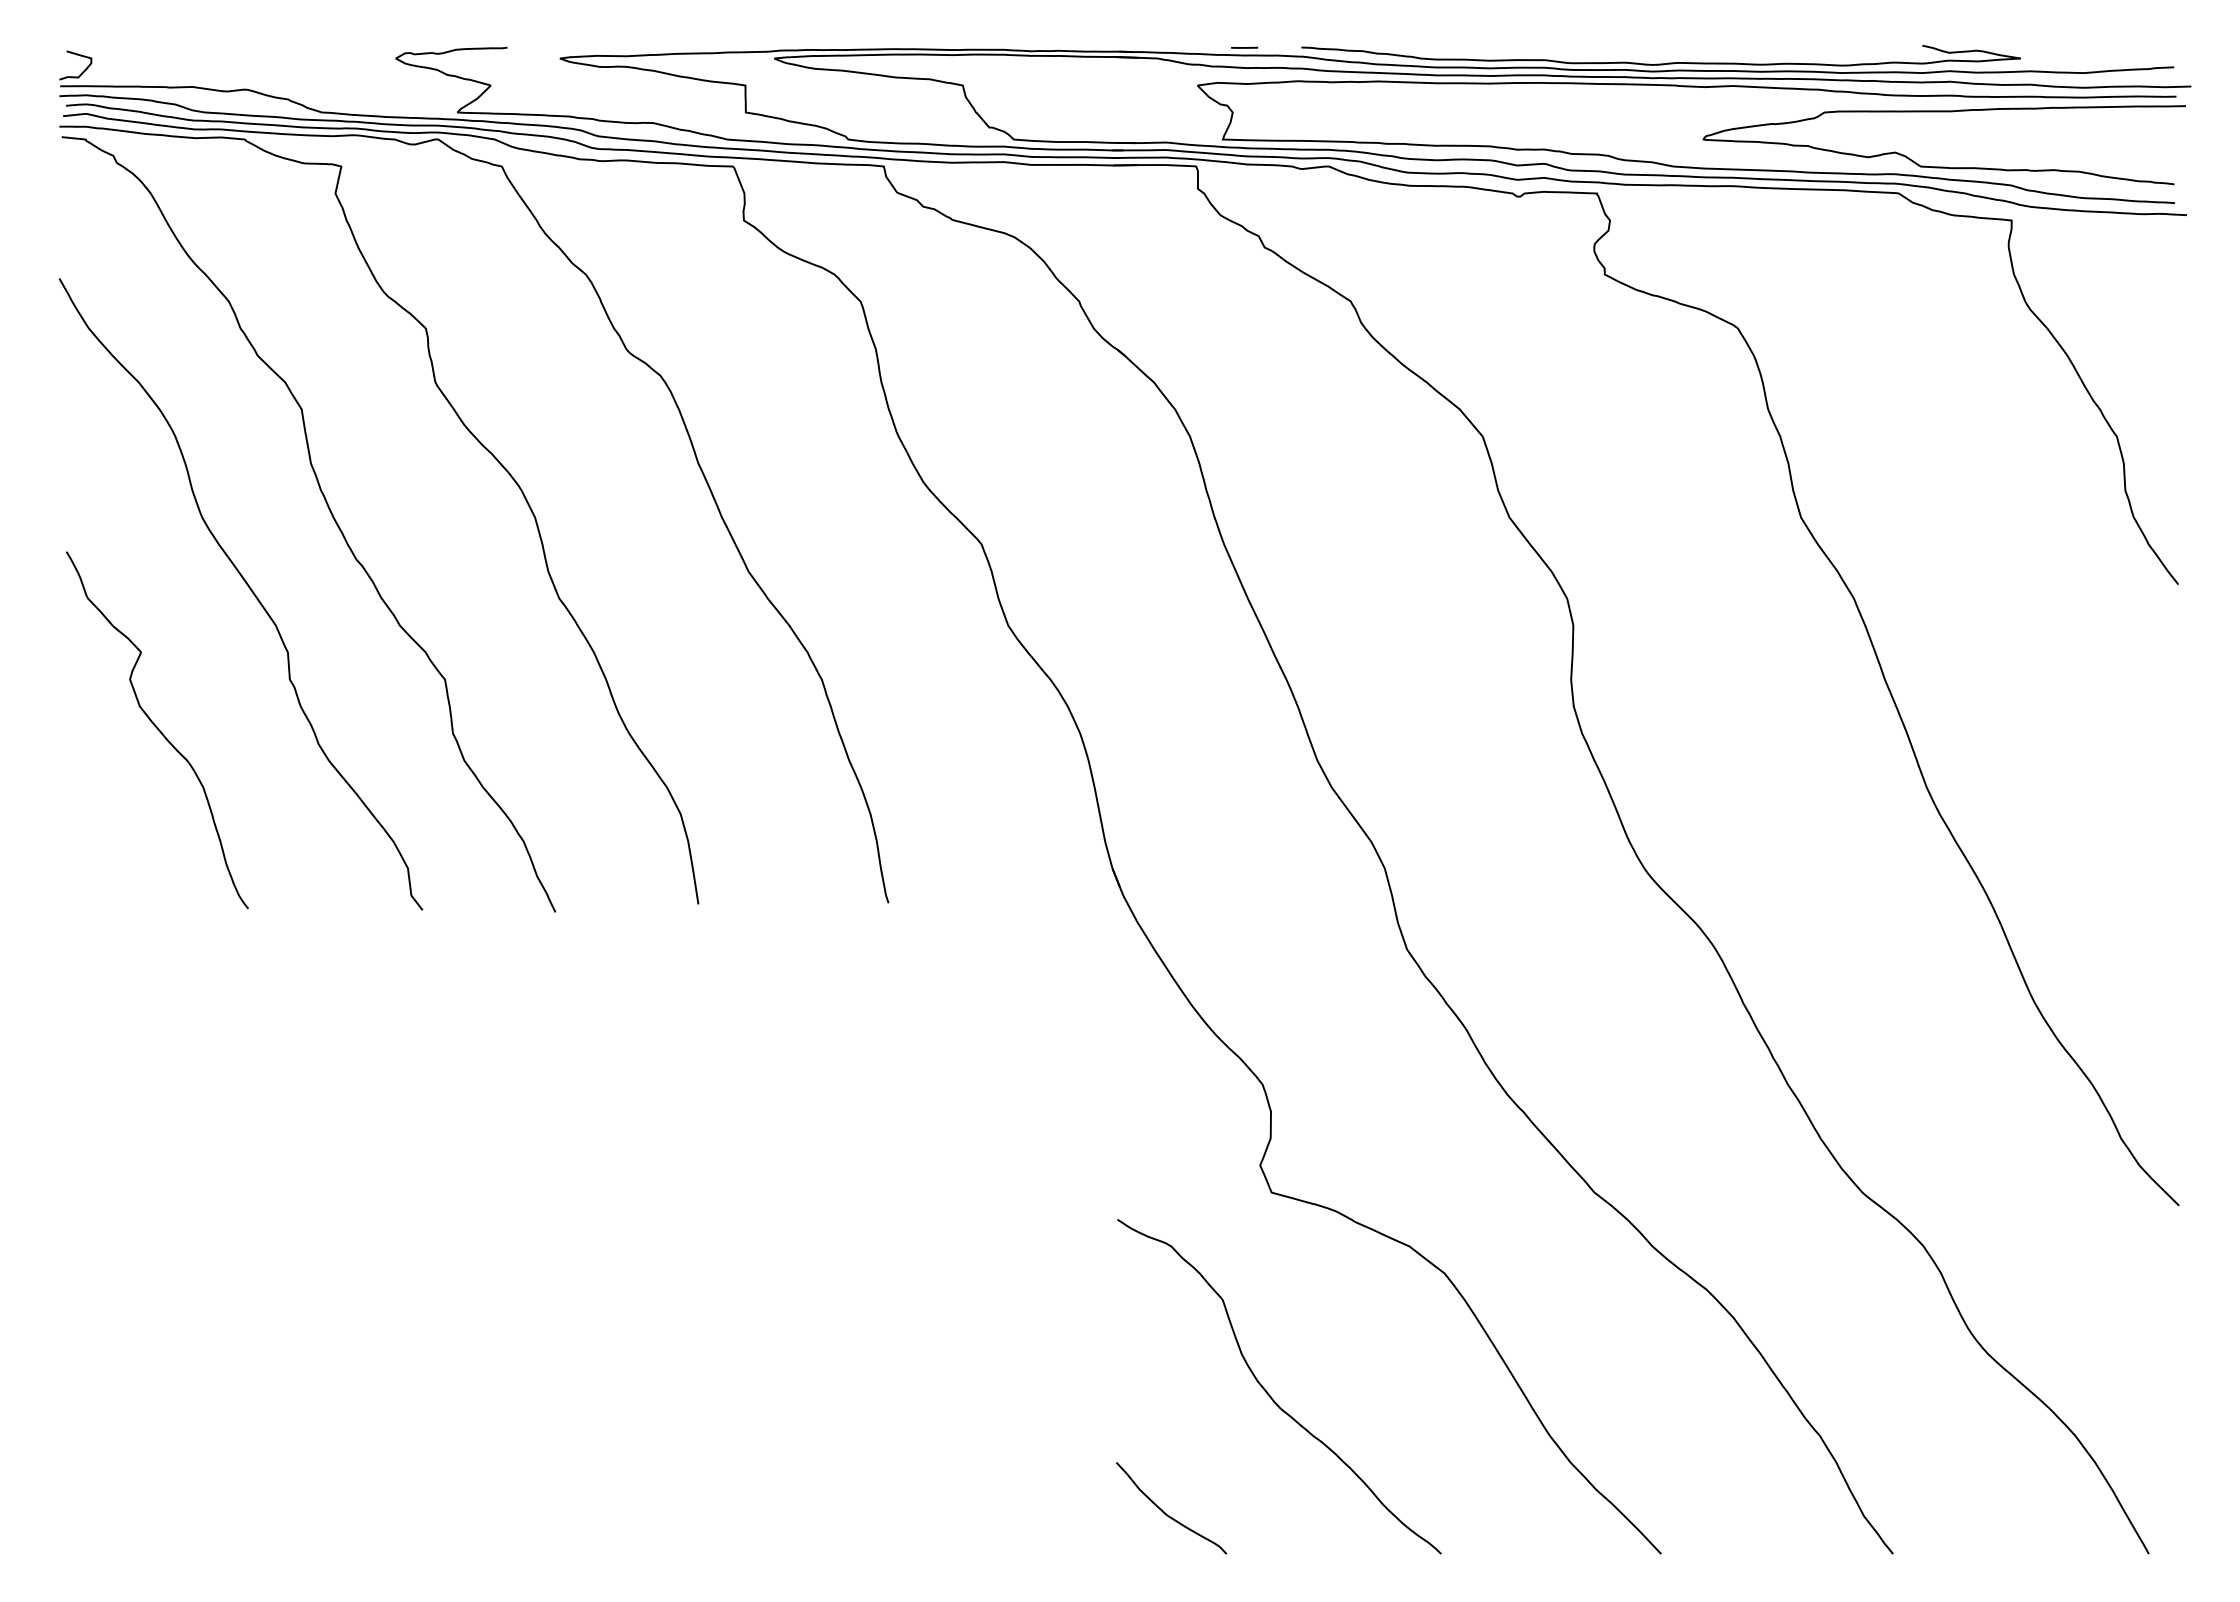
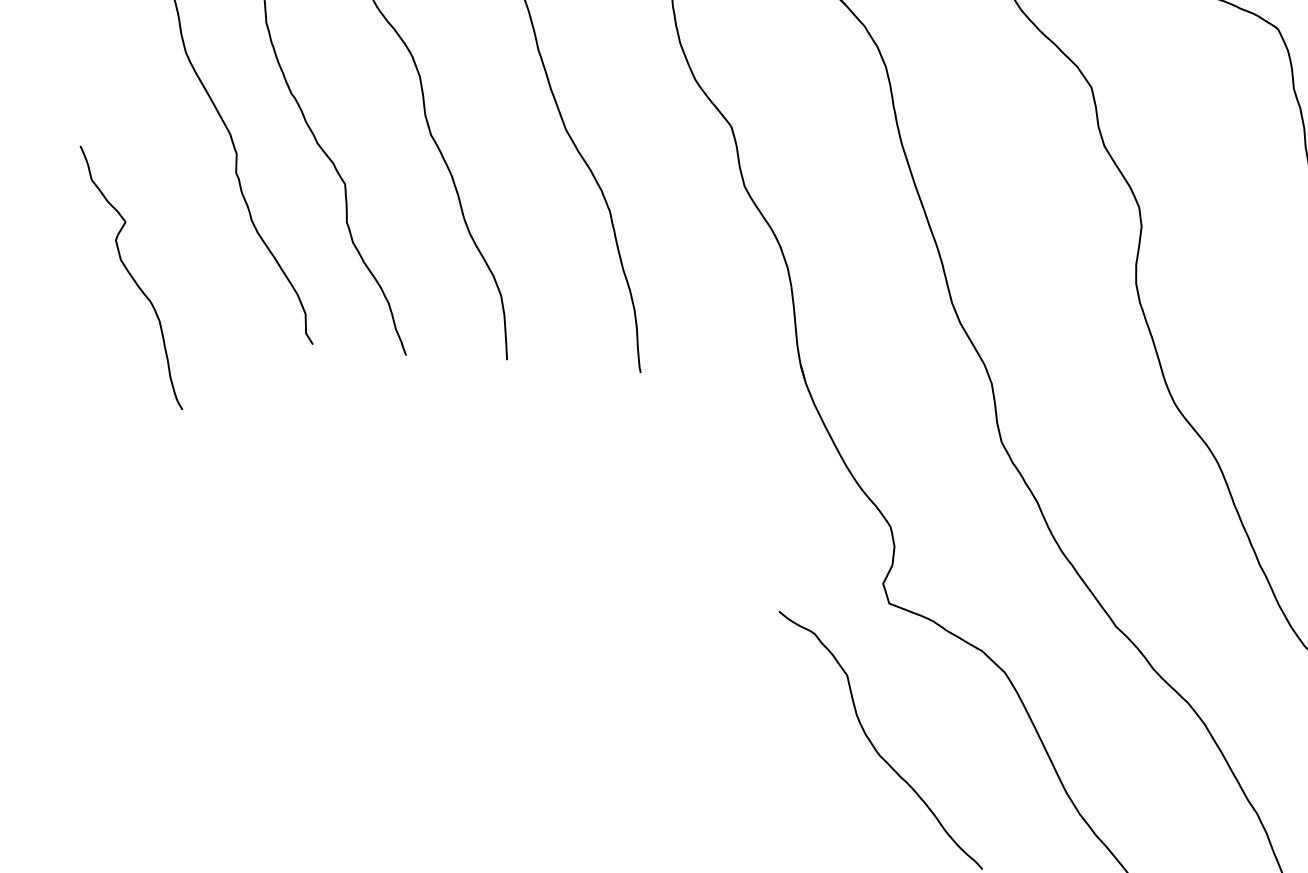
curve: (157, 729) -> (131, 277), moved
curve: (1166, 1513) -> (792, 821), removed

